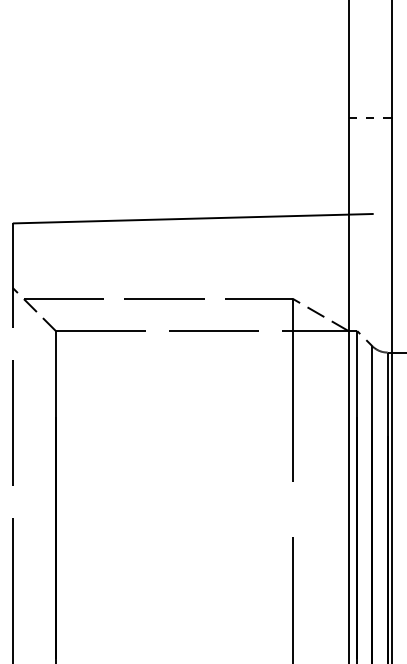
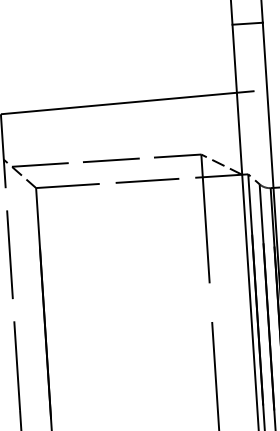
line: (370, 117) -> (247, 23), dashed -> solid

